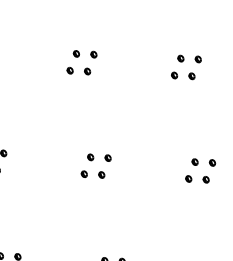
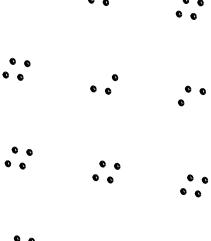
part: (76, 52) -> (100, 74), removed
part: (191, 75) -> (195, 104), removed

